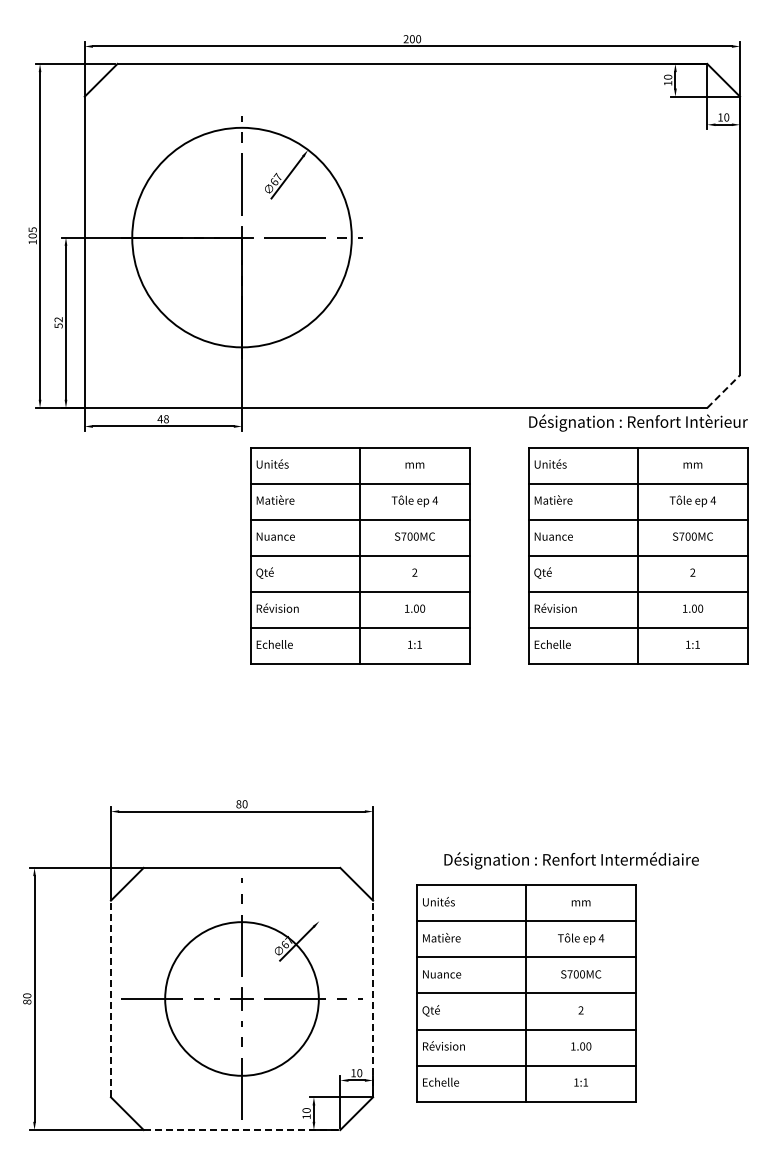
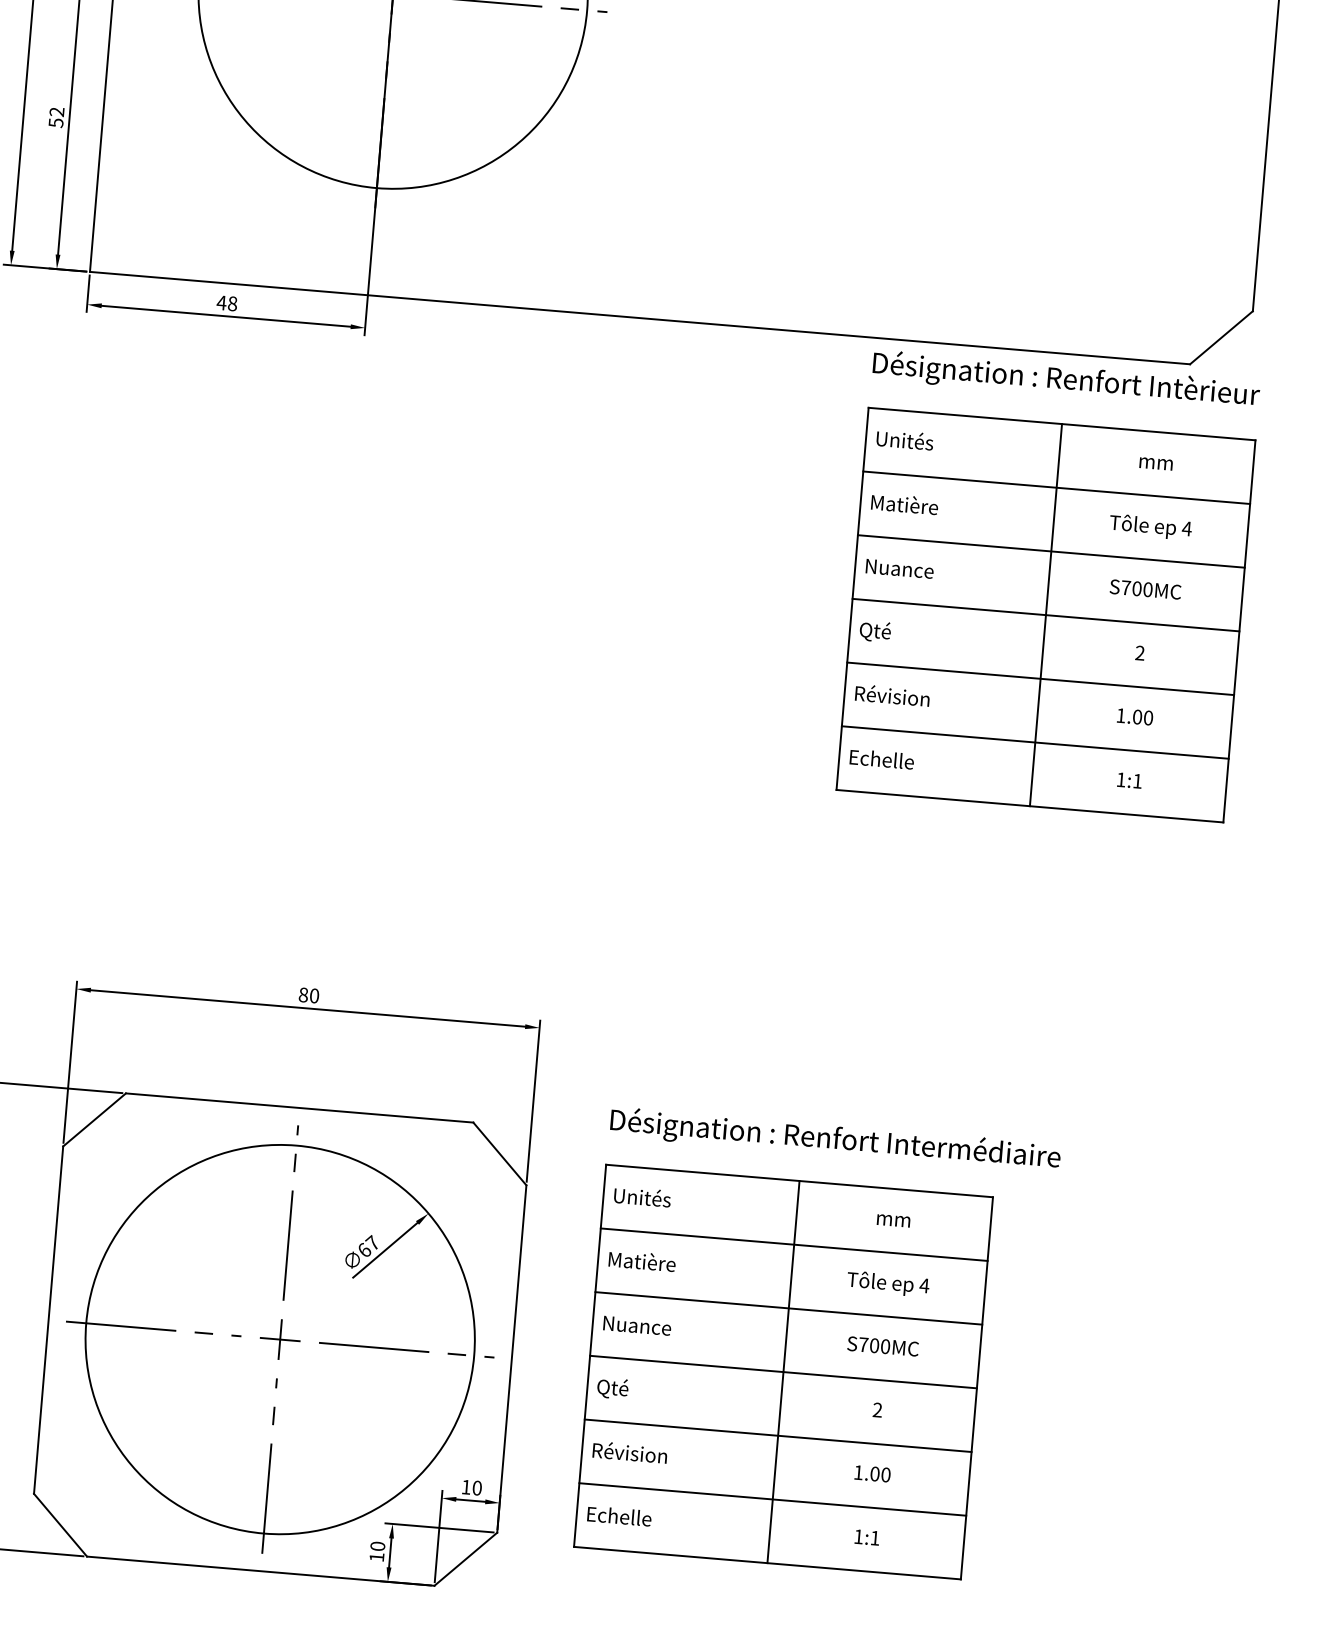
line: (724, 391) -> (1222, 337), dashed -> solid
part: (360, 555) -> (555, 573), removed
text: (571, 860) -> (835, 1139), moved
line: (110, 998) -> (47, 1319), dashed -> solid
circle: (241, 998) -> (279, 1338), size x1.43
line: (373, 998) -> (512, 1358), dashed -> solid
line: (242, 1130) -> (261, 1572), dashed -> solid

